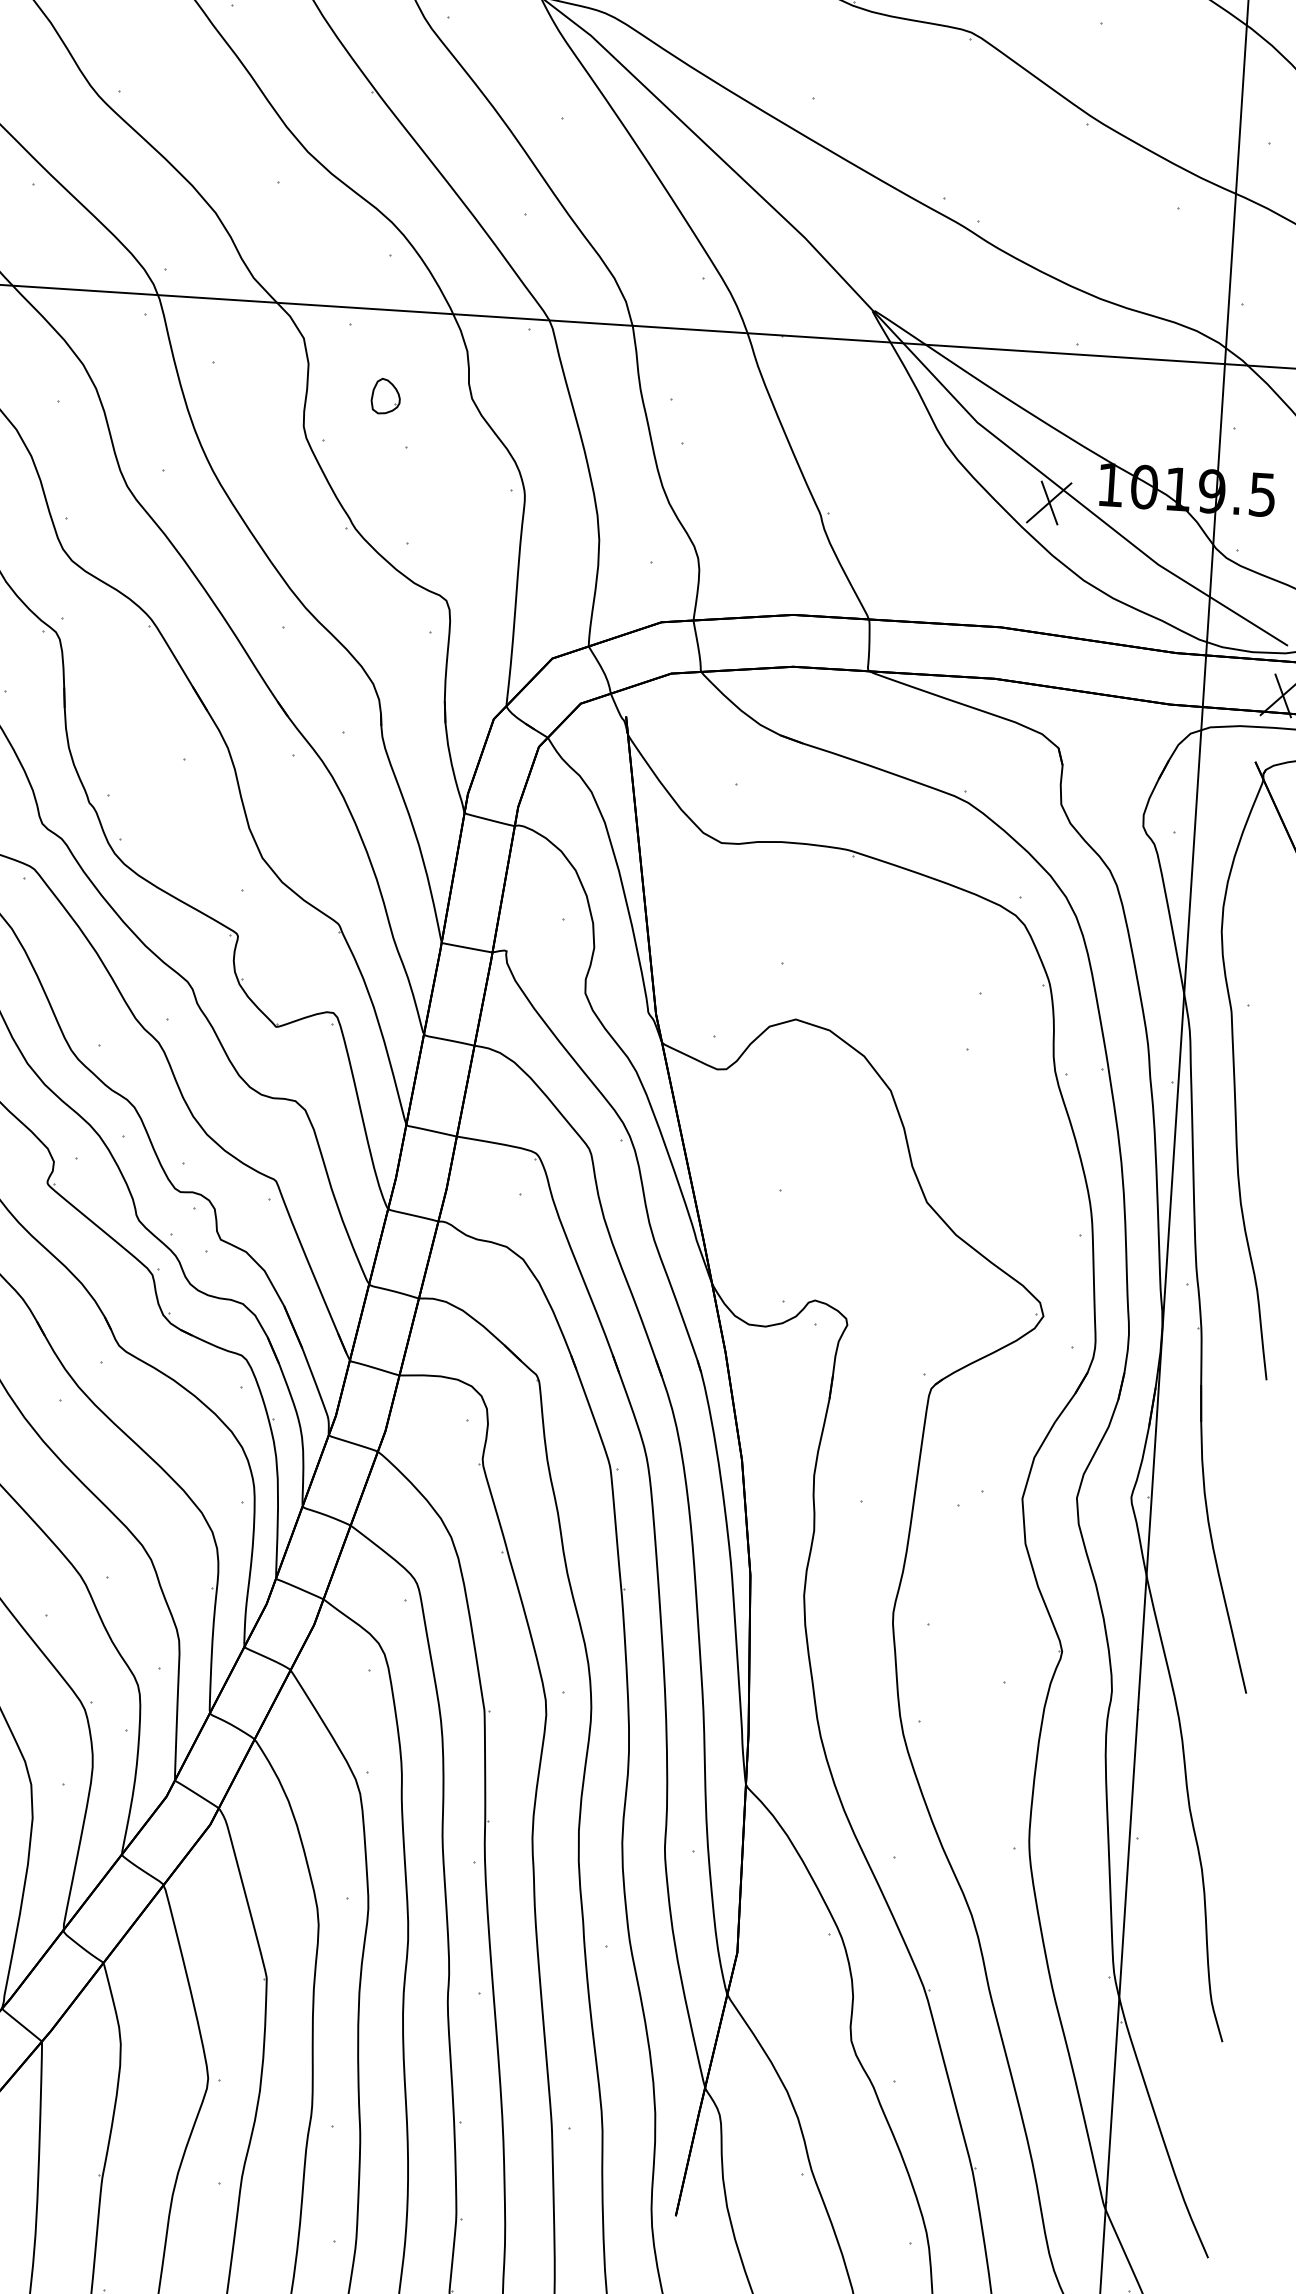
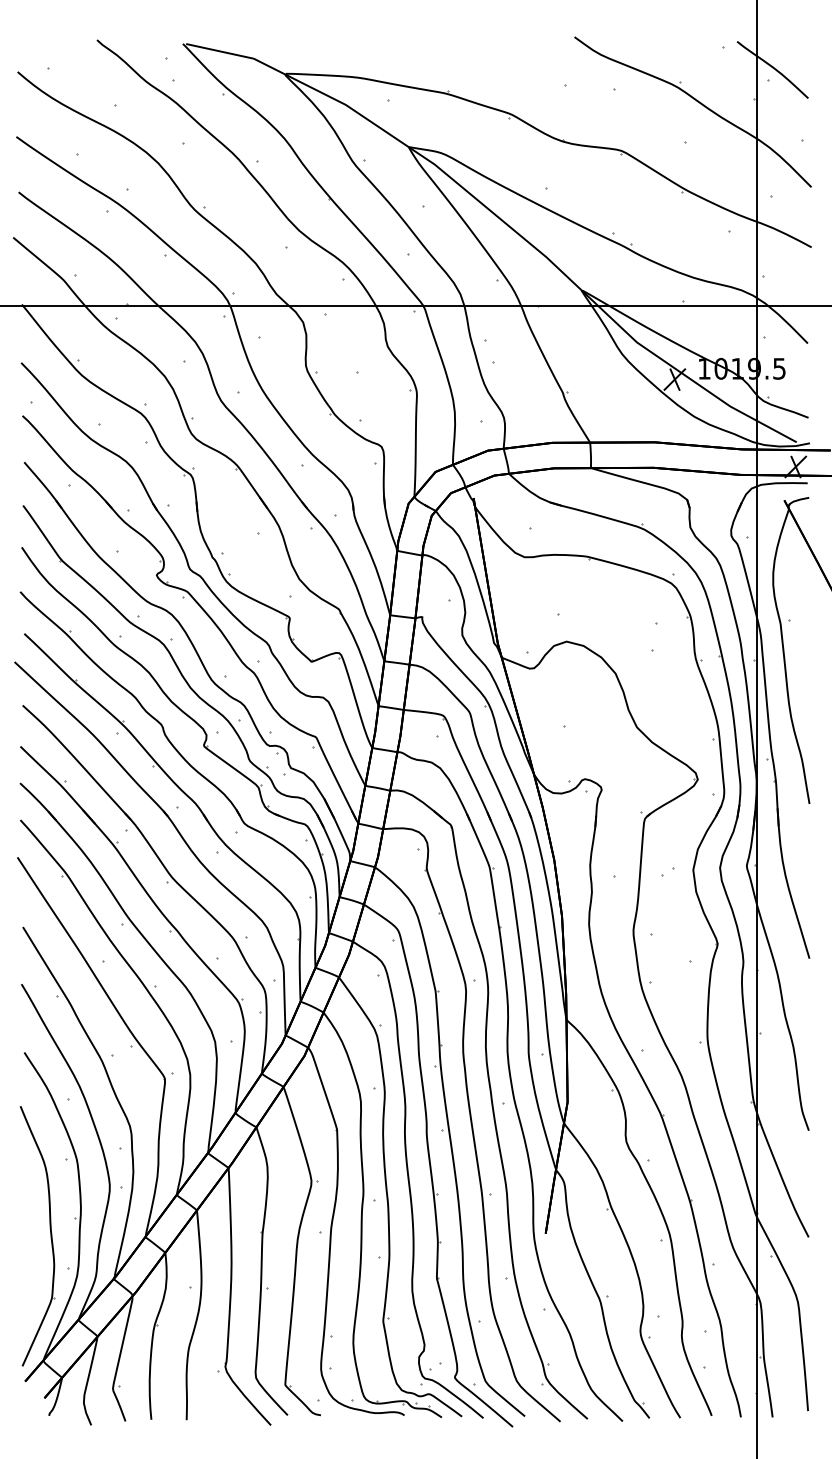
part: (386, 394) -> (345, 347), removed

